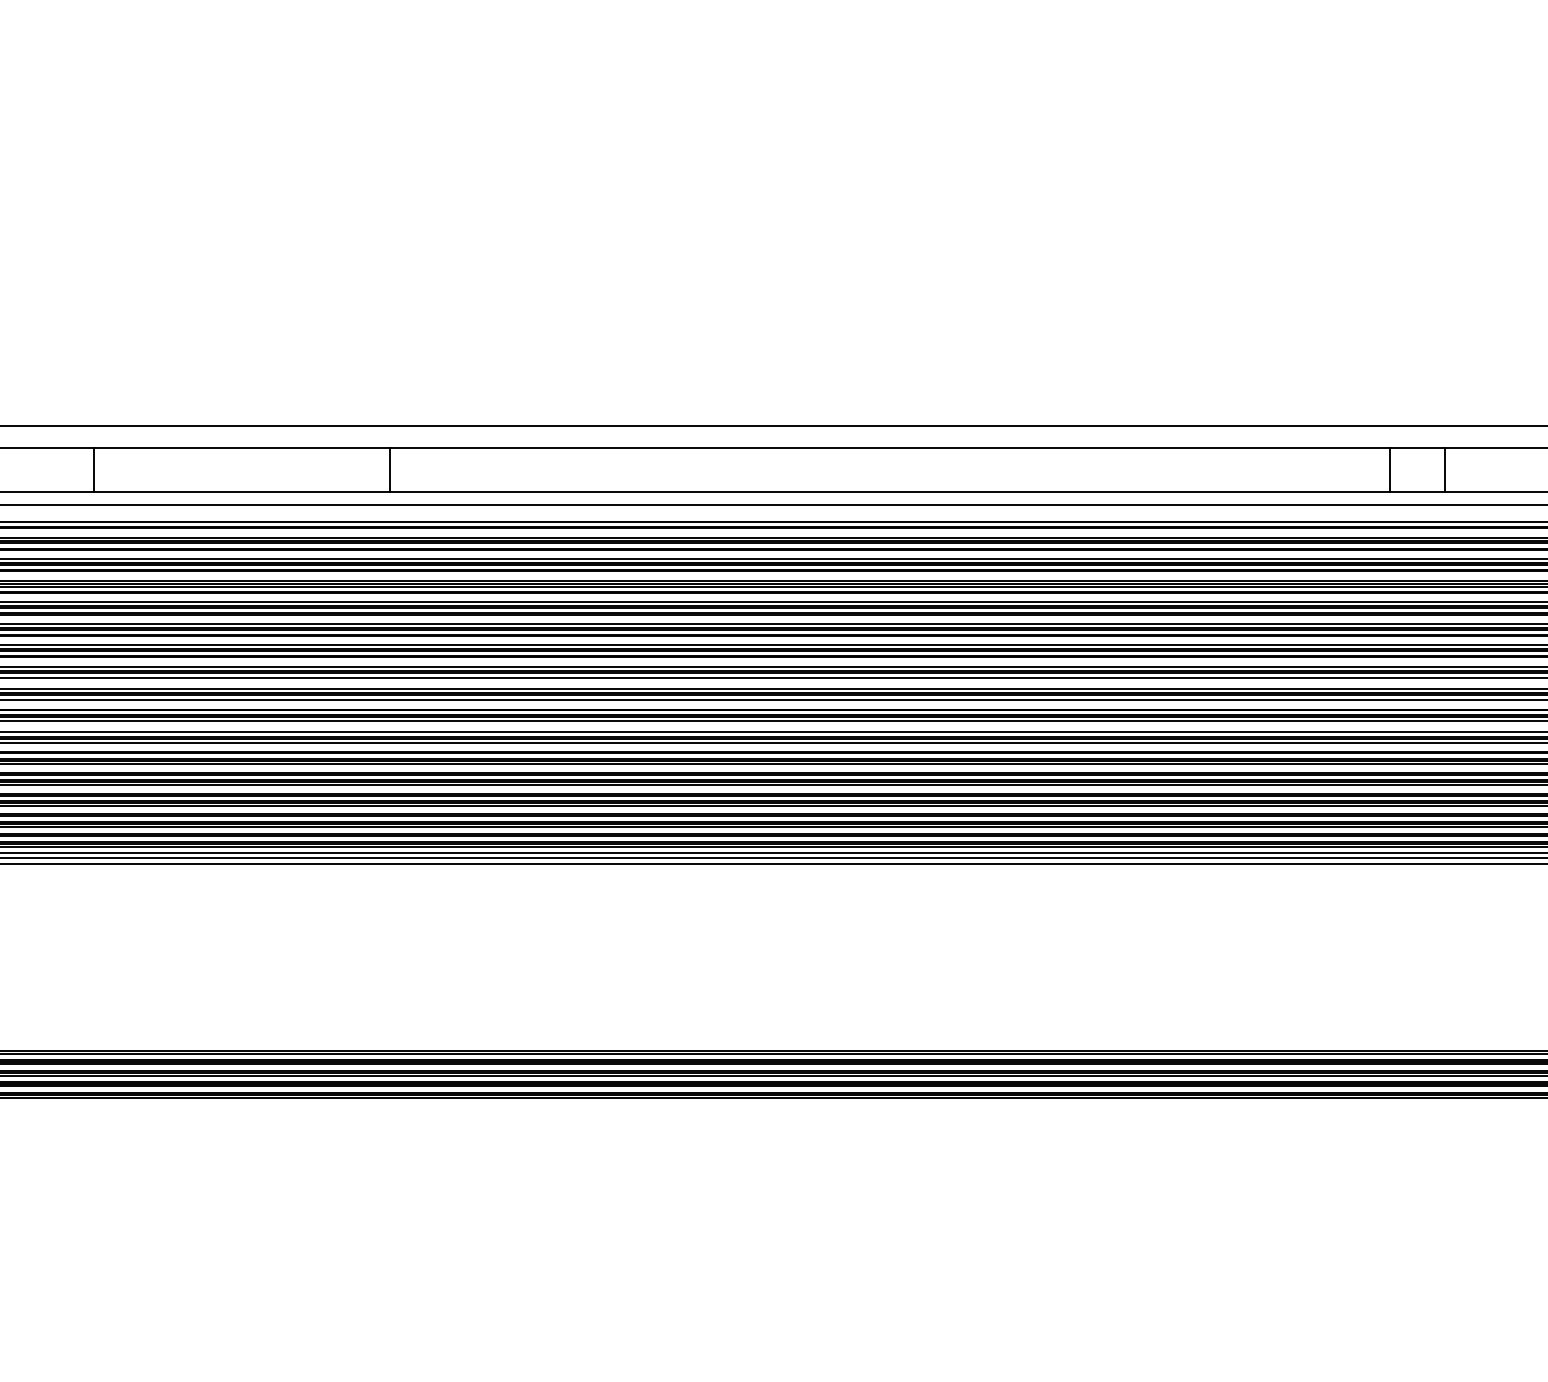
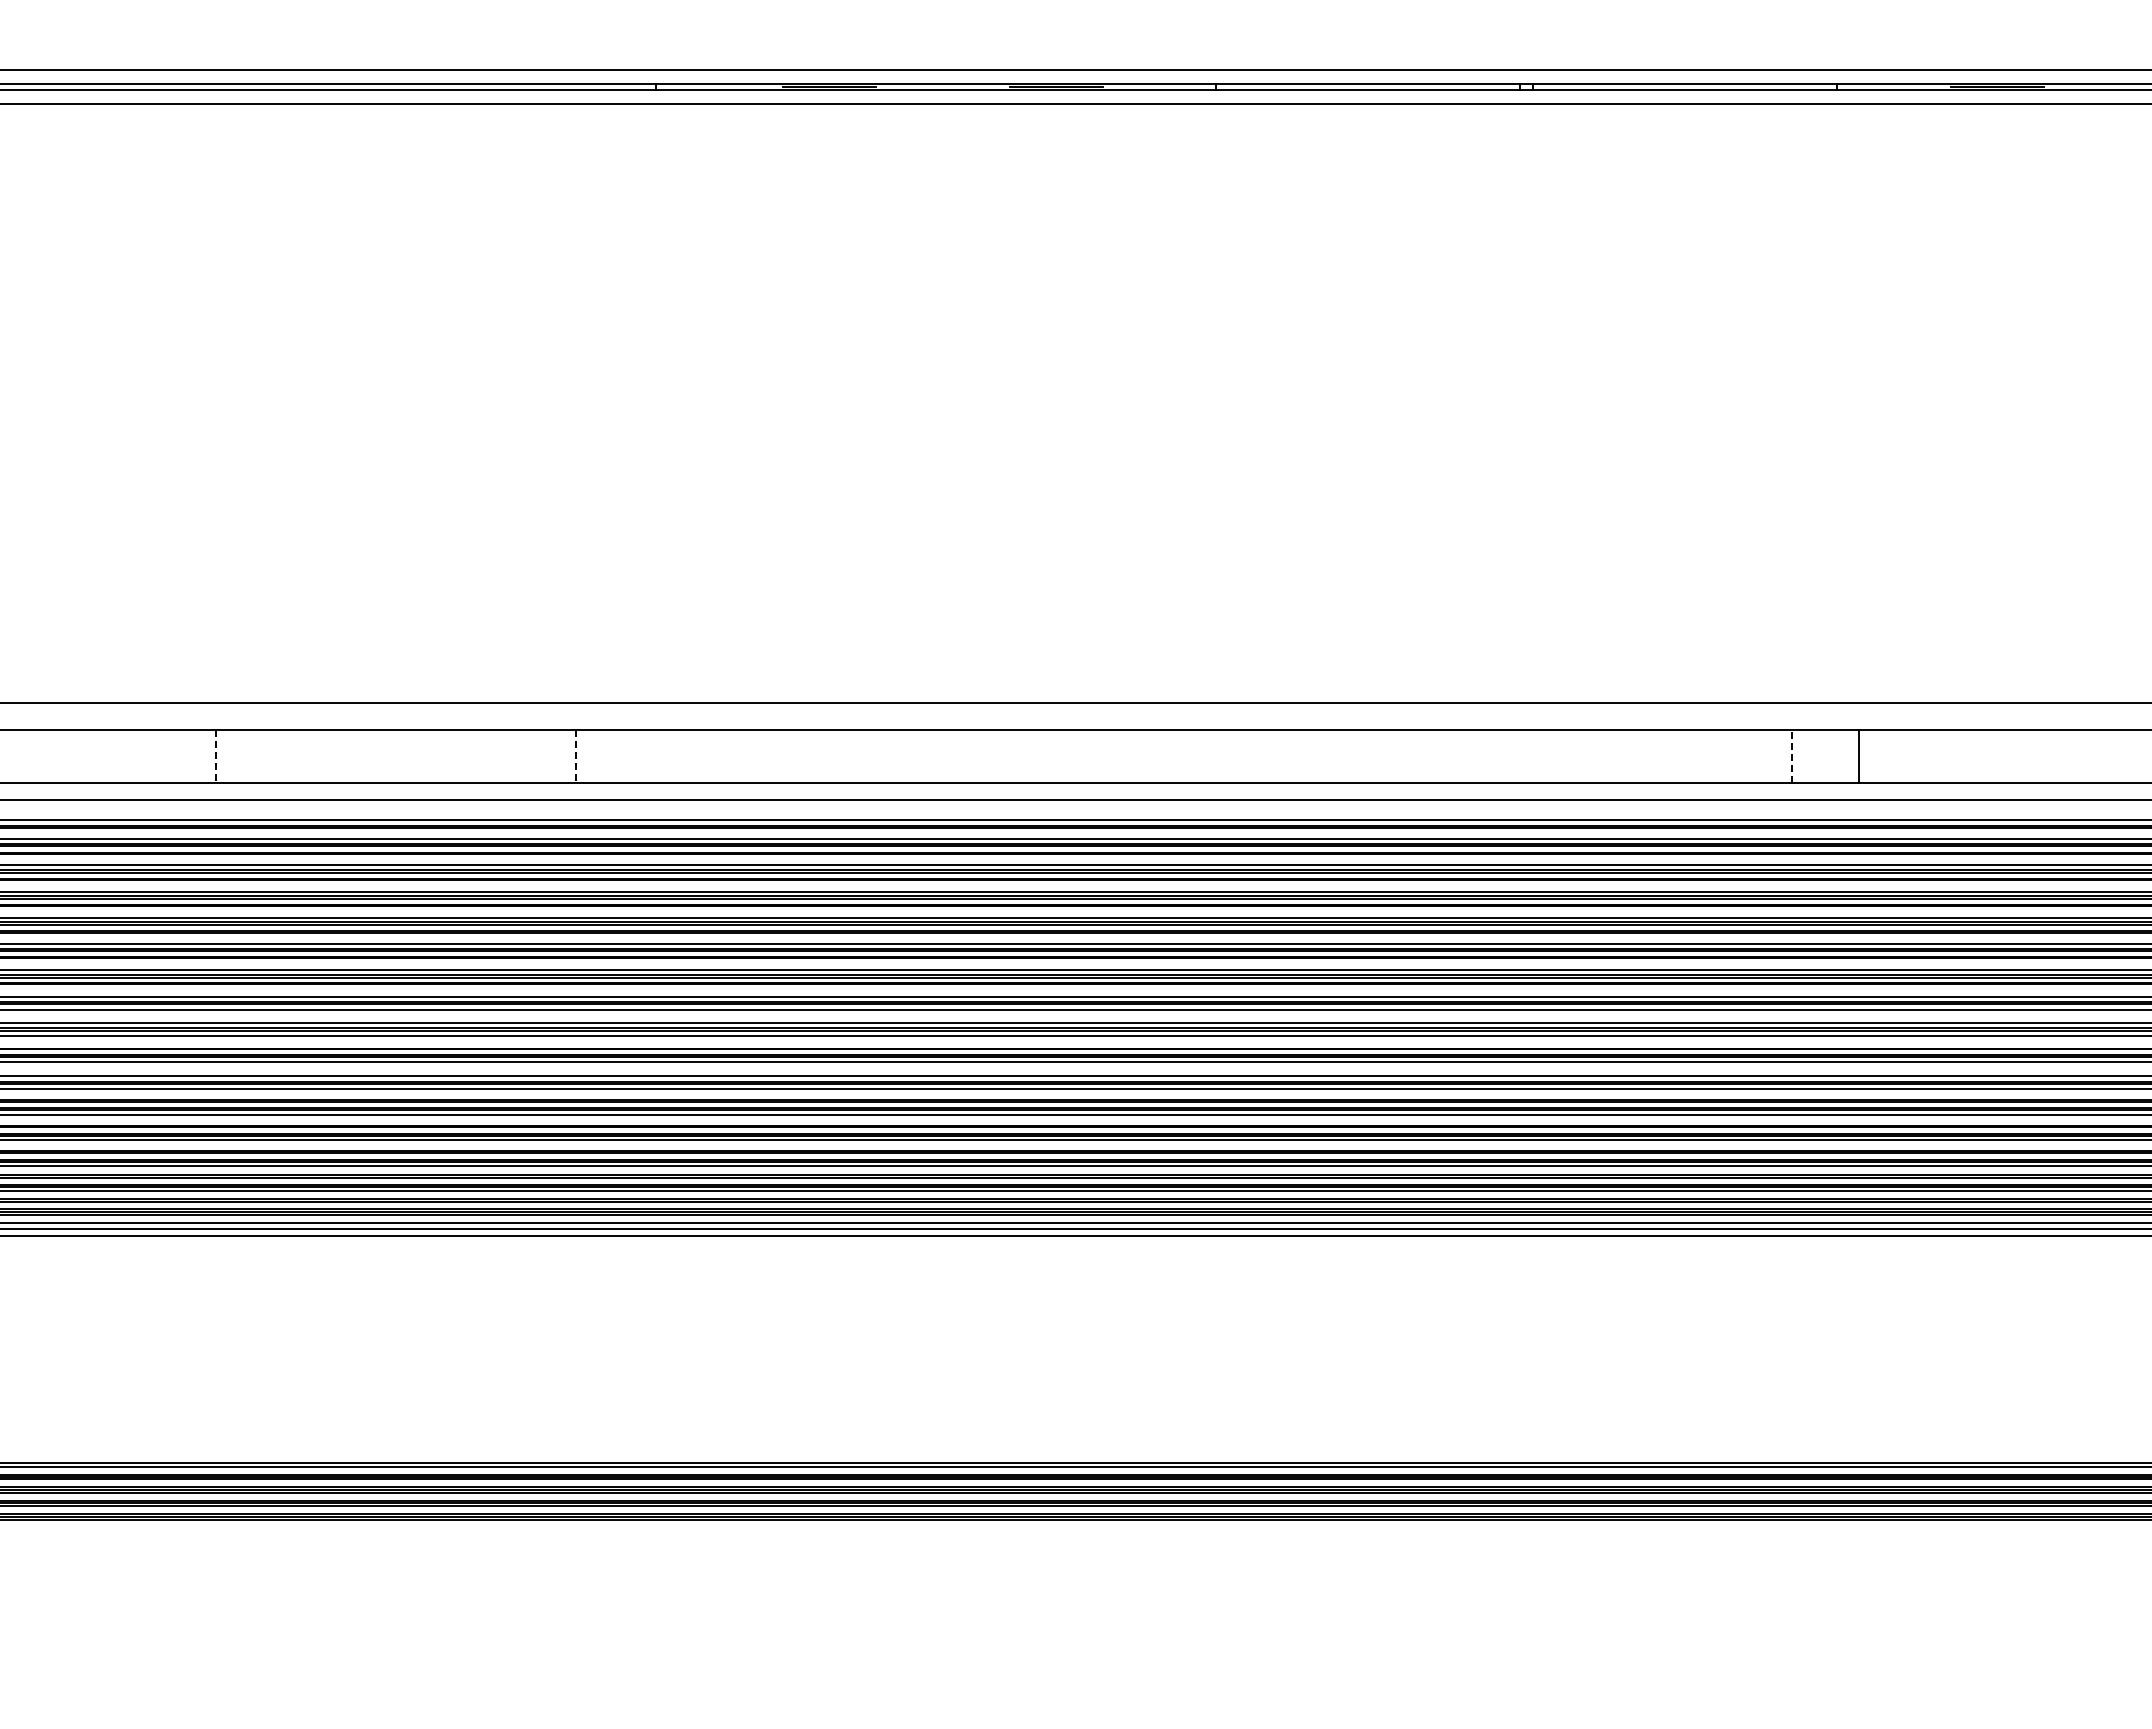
line: (93, 469) -> (216, 756), solid -> dashed
line: (389, 469) -> (576, 756), solid -> dashed
line: (1390, 469) -> (1792, 756), solid -> dashed

